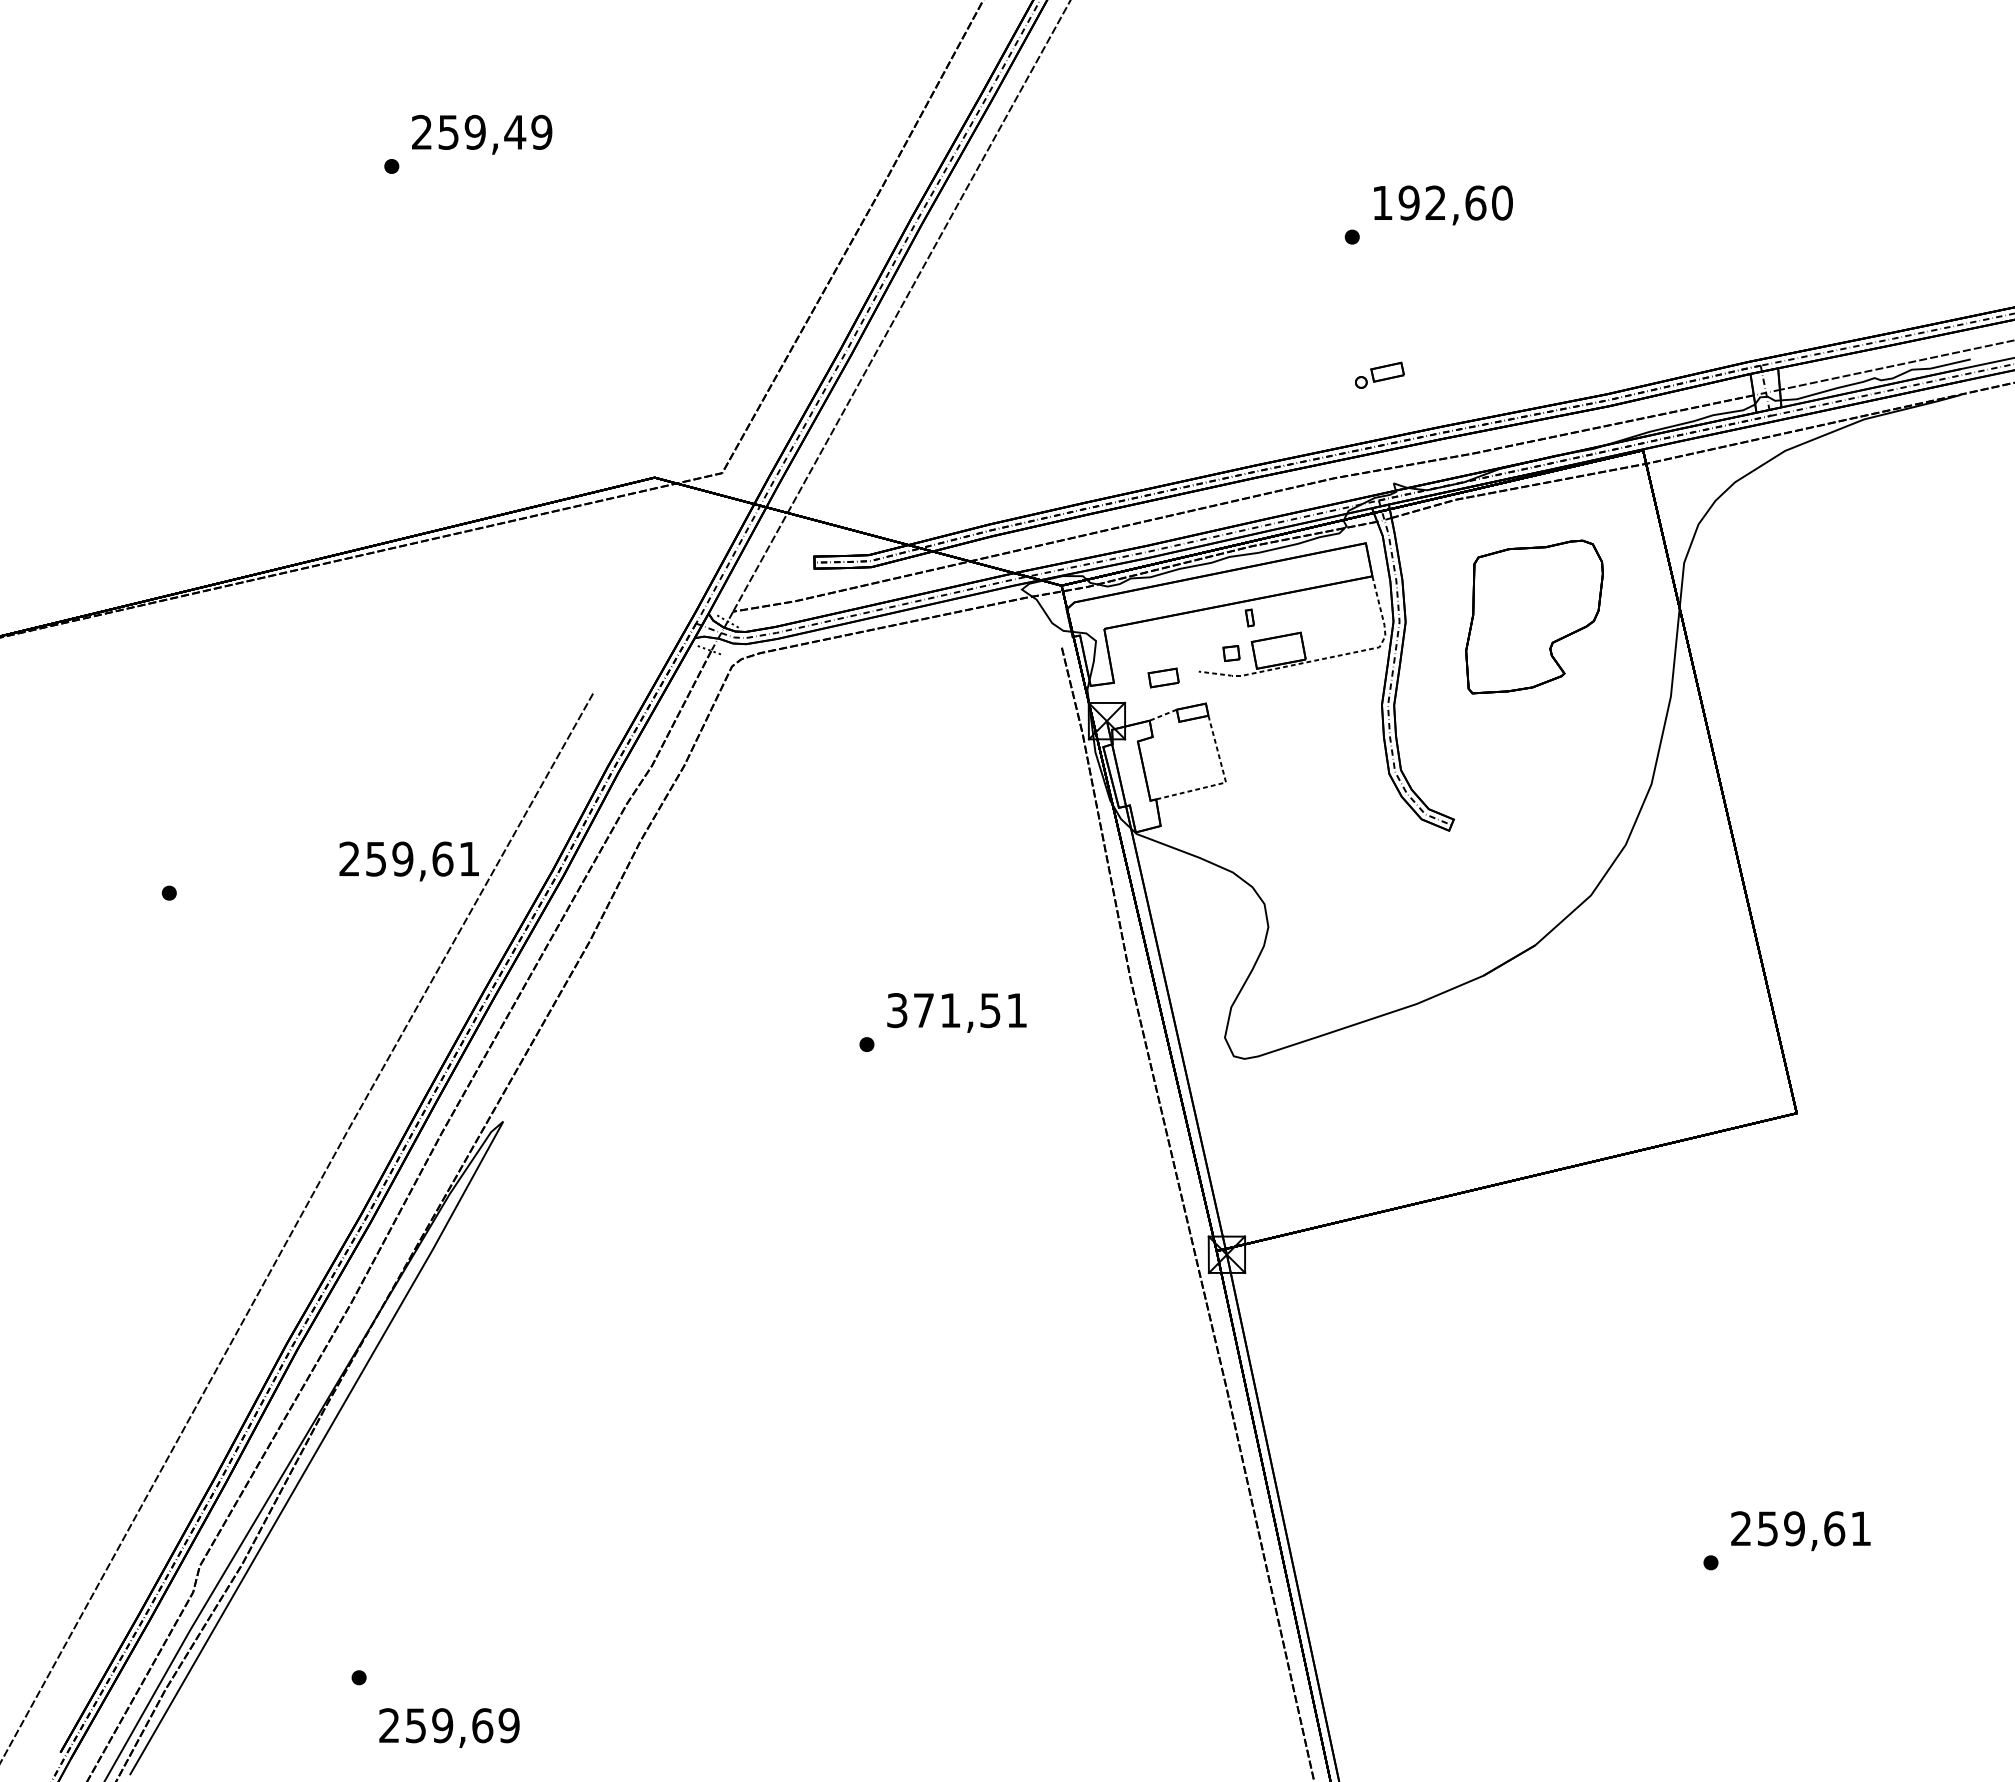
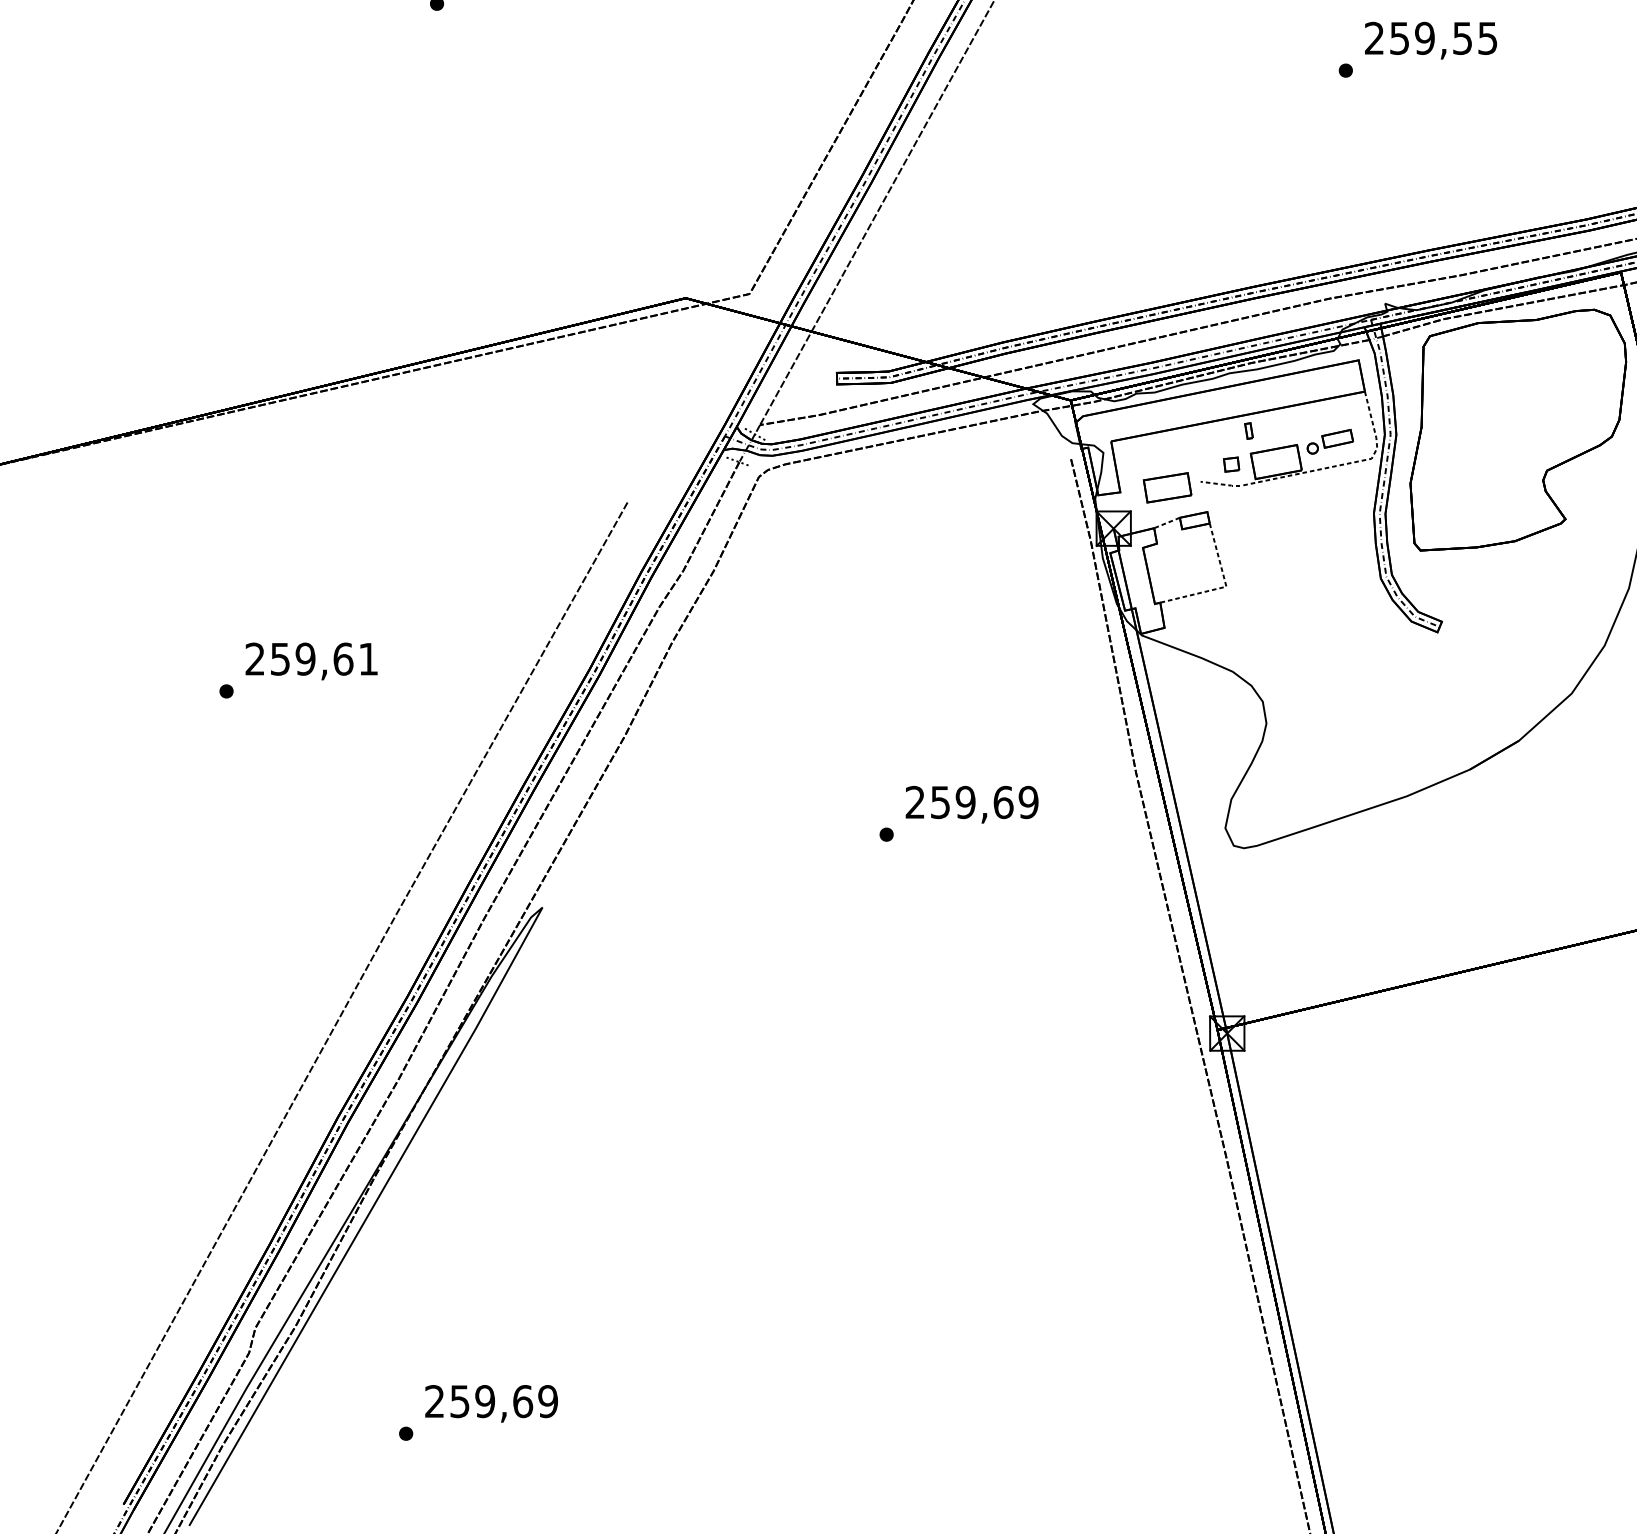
text: (1442, 202) -> (1431, 37), 192,60 -> 259,55
part: (1379, 374) -> (1329, 440), moved
part: (1534, 616) -> (1518, 429), size x1.67
part: (1163, 677) -> (1167, 487), size x1.67
text: (408, 861) -> (310, 661), moved
text: (957, 1010) -> (972, 802), 371,51 -> 259,69
text: (449, 1727) -> (491, 1403), moved

